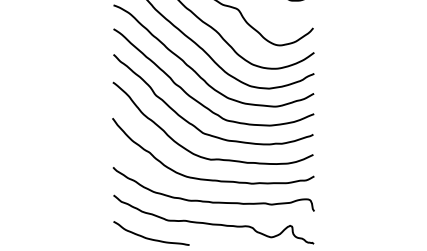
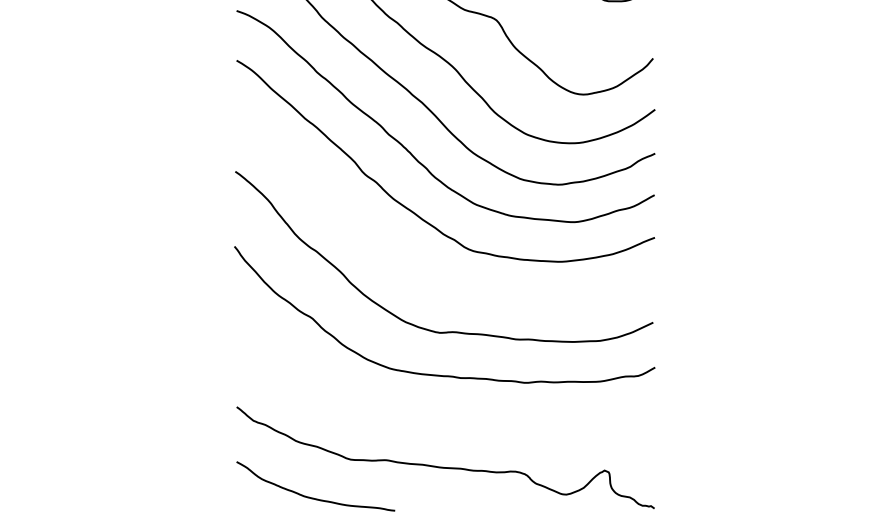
curve: (195, 125) -> (407, 261), removed
curve: (213, 201) -> (445, 419), removed

